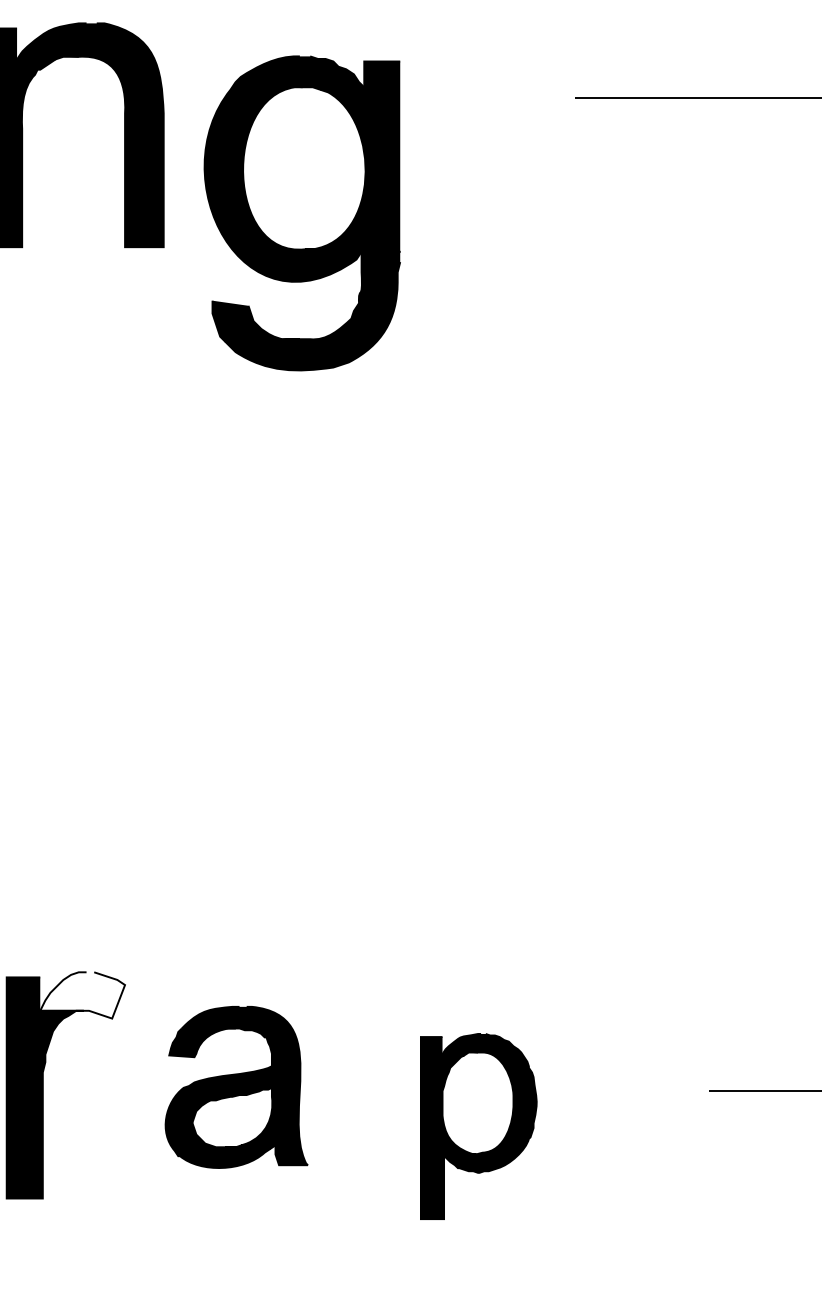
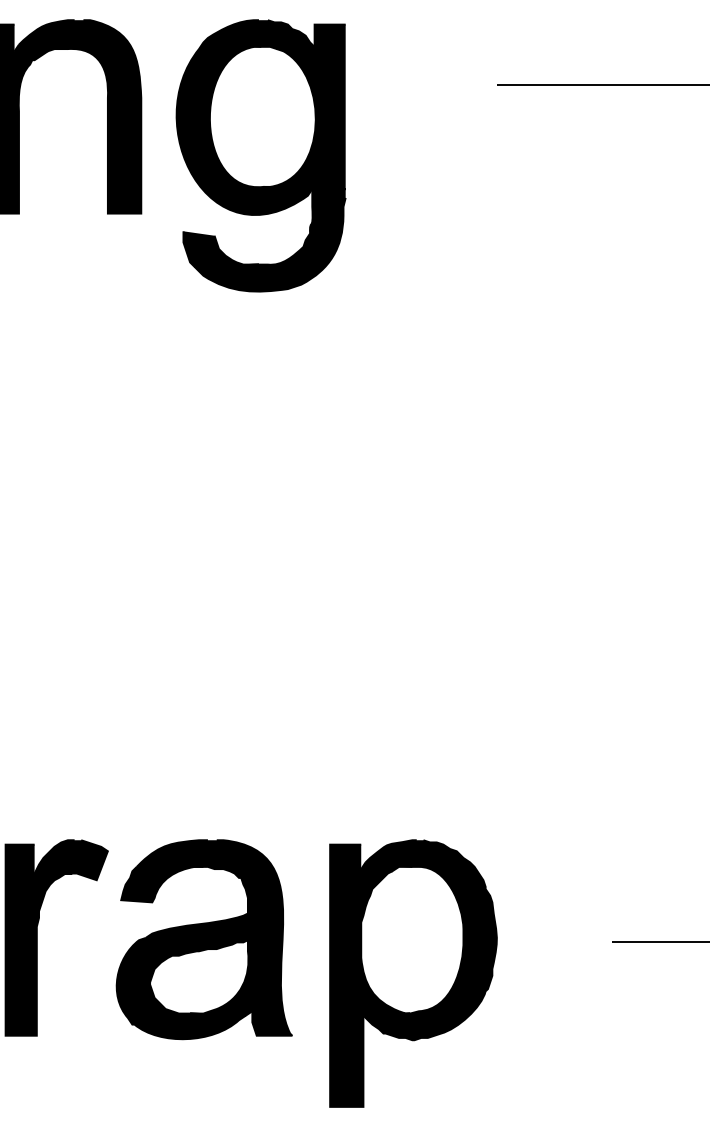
part: (301, 213) -> (260, 155), moved
fill: (82, 995) -> (71, 860), added
part: (236, 1087) -> (204, 939), size x1.43
part: (478, 1126) -> (413, 973), size x1.67

